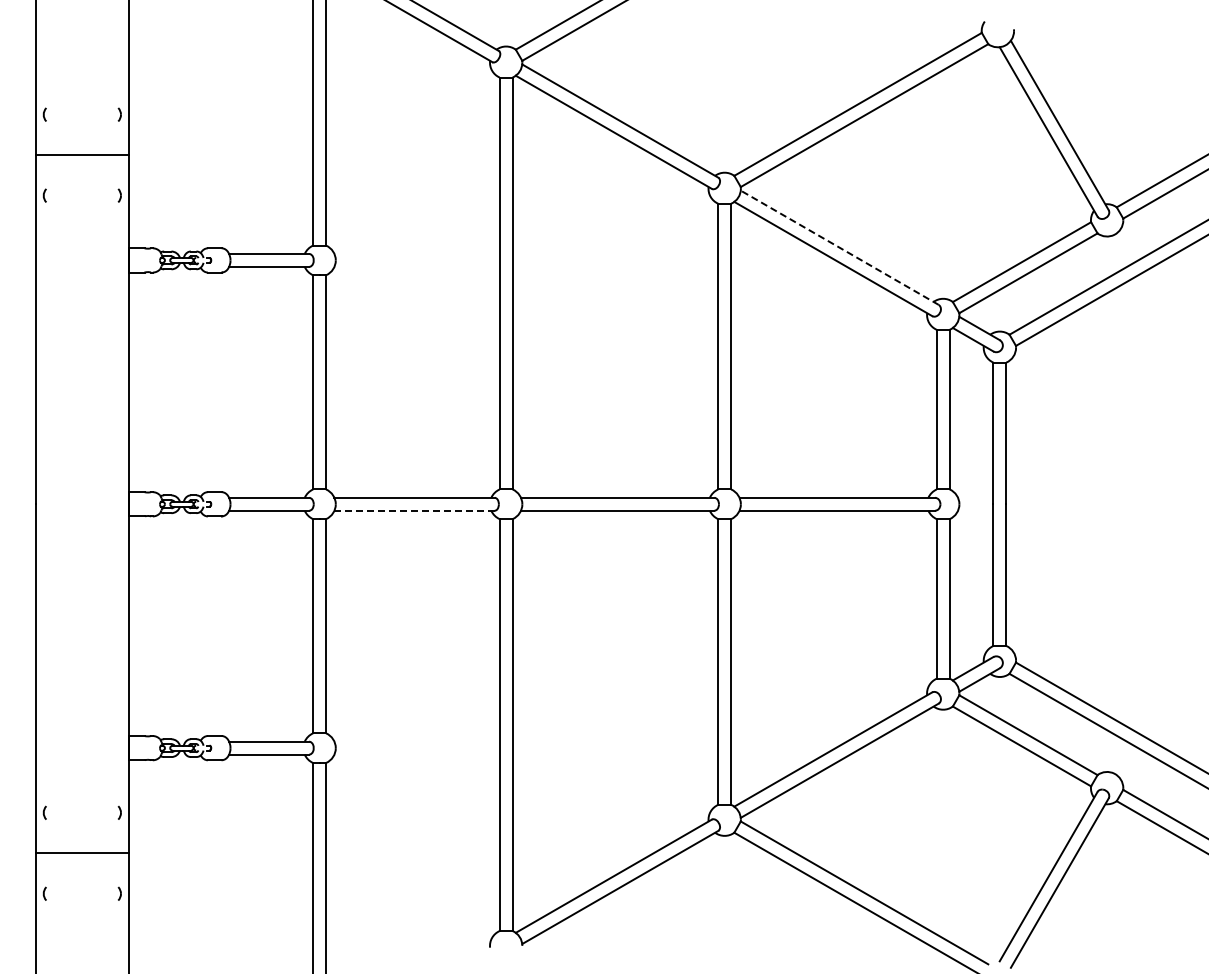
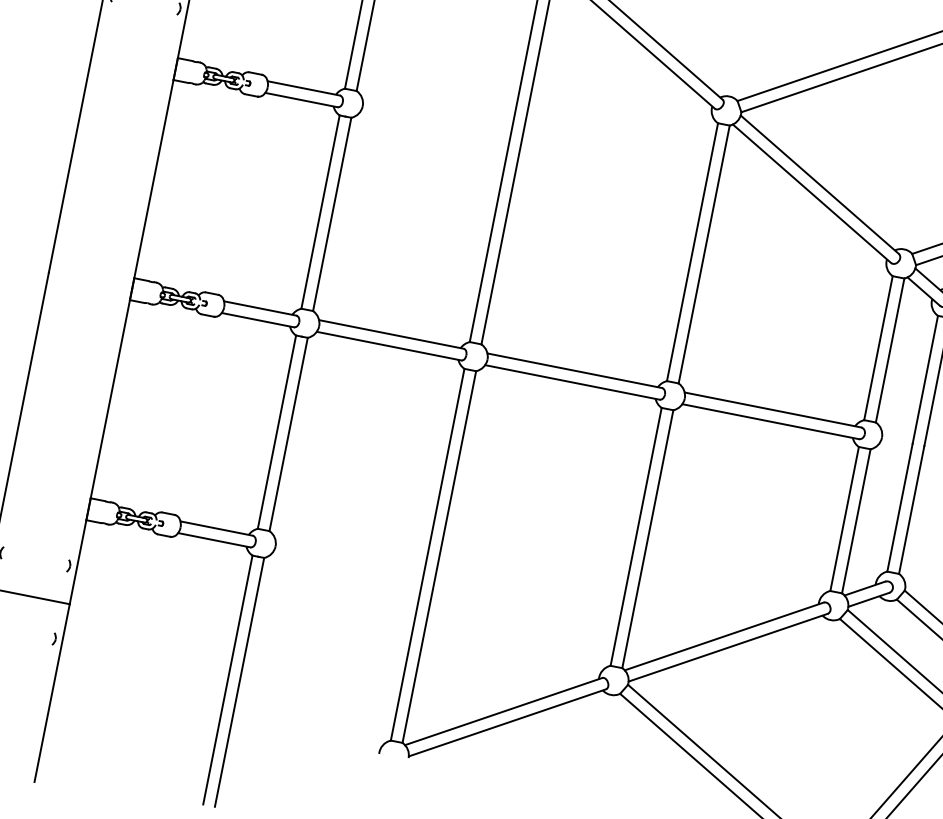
line: (839, 247) -> (819, 184), dashed -> solid
line: (415, 510) -> (390, 346), dashed -> solid

